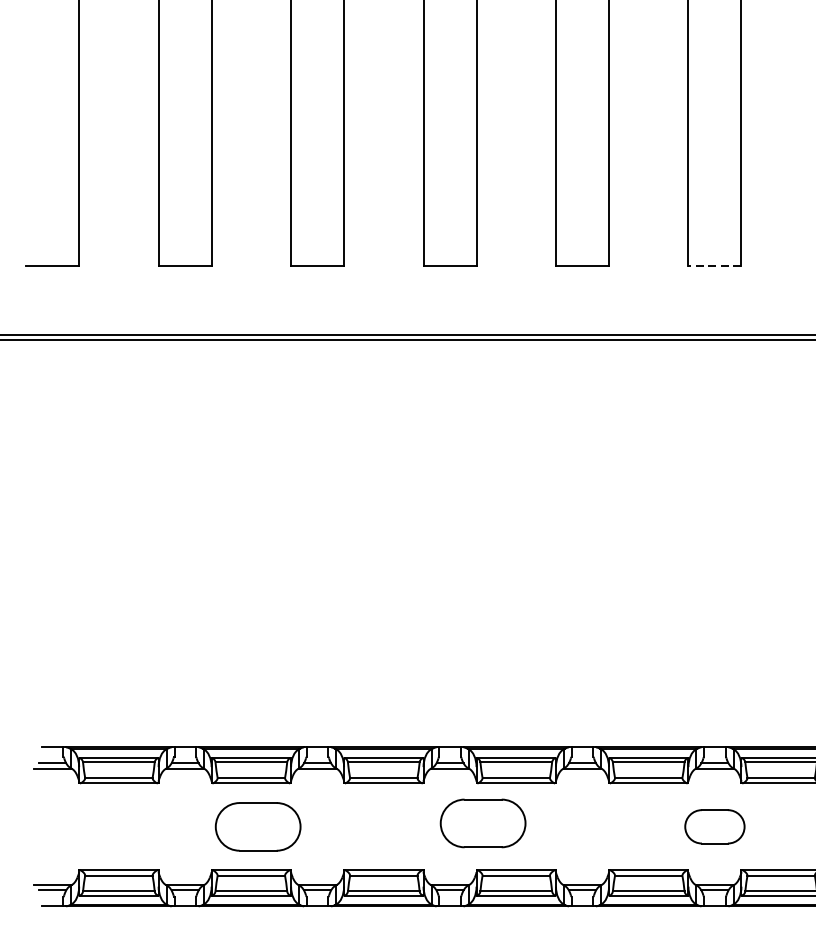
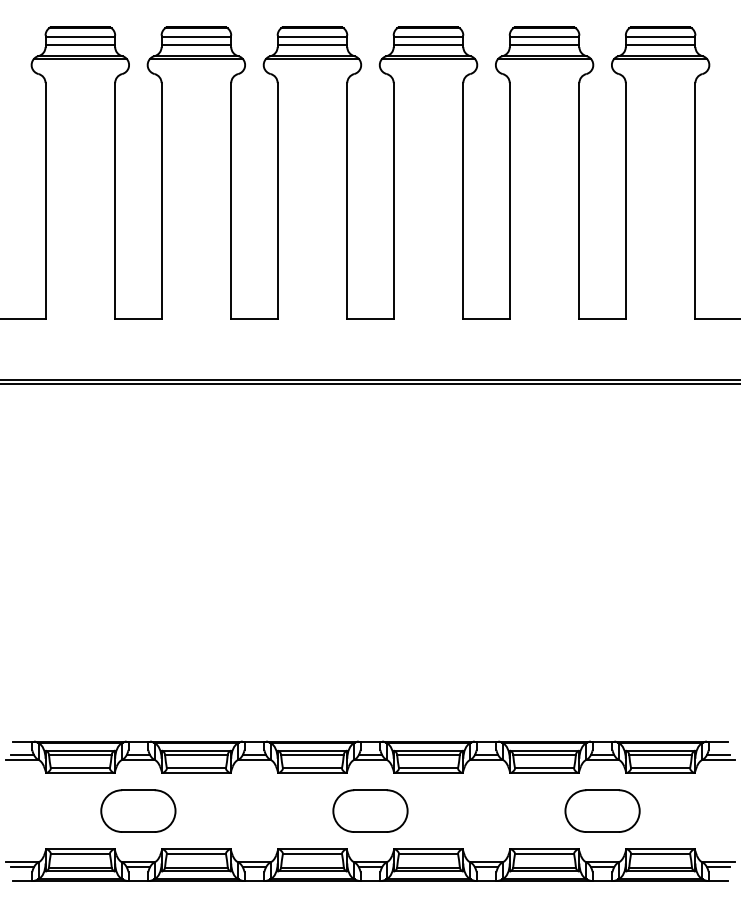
line: (714, 265) -> (602, 319), dashed -> solid
part: (483, 822) -> (370, 810), moved
part: (258, 826) -> (138, 810), moved
part: (714, 826) -> (602, 810), size x1.43

